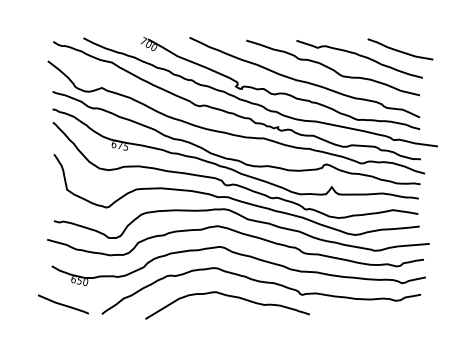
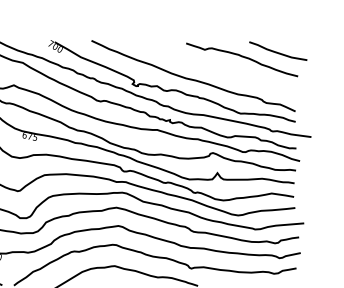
curve: (332, 68) -> (218, 68), removed

